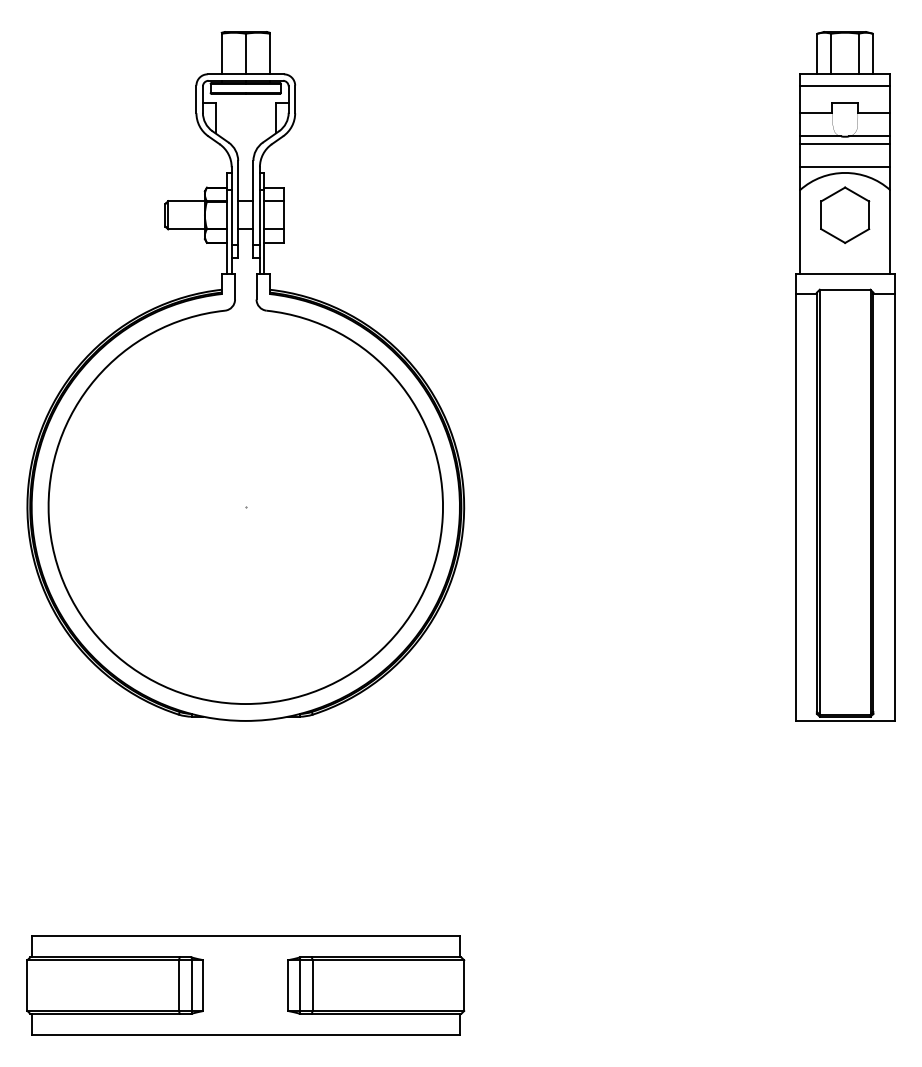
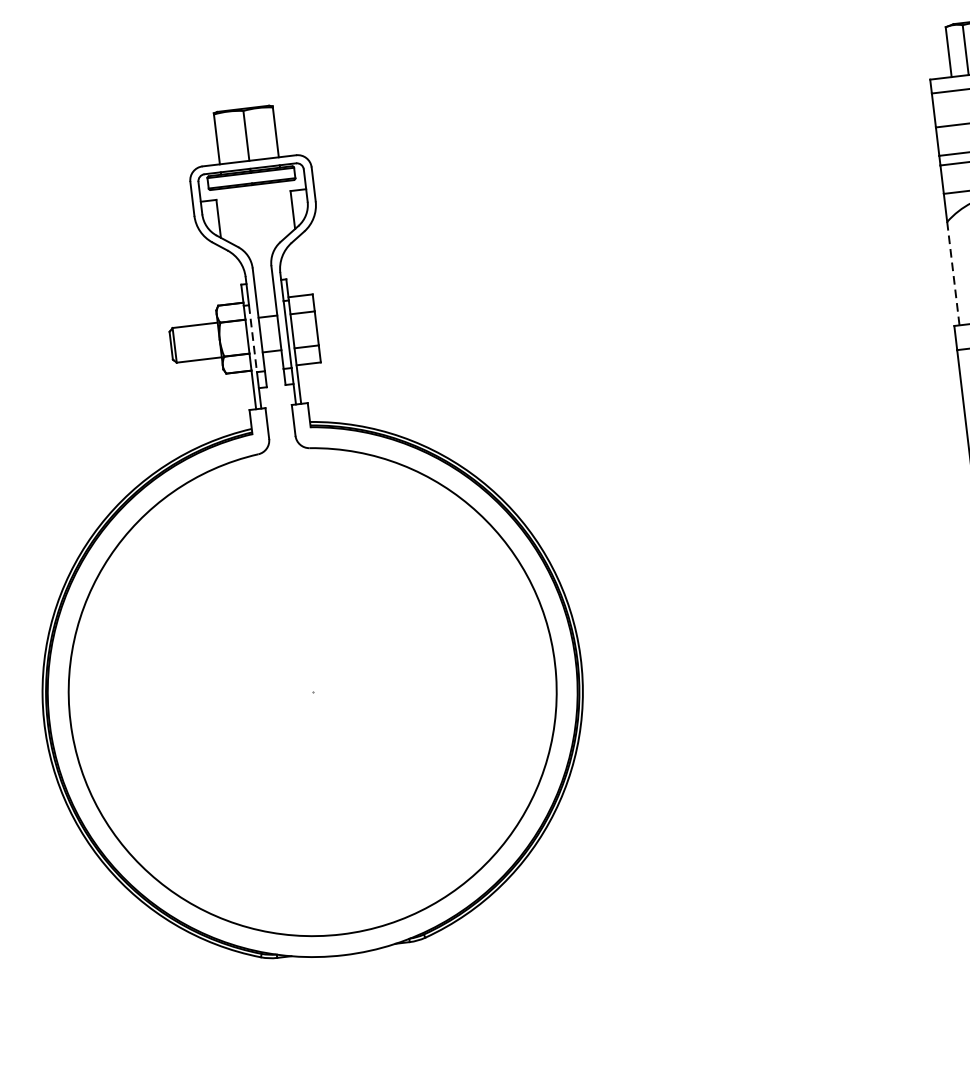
line: (231, 217) -> (252, 338), solid -> dashed
line: (800, 232) -> (953, 273), solid -> dashed

